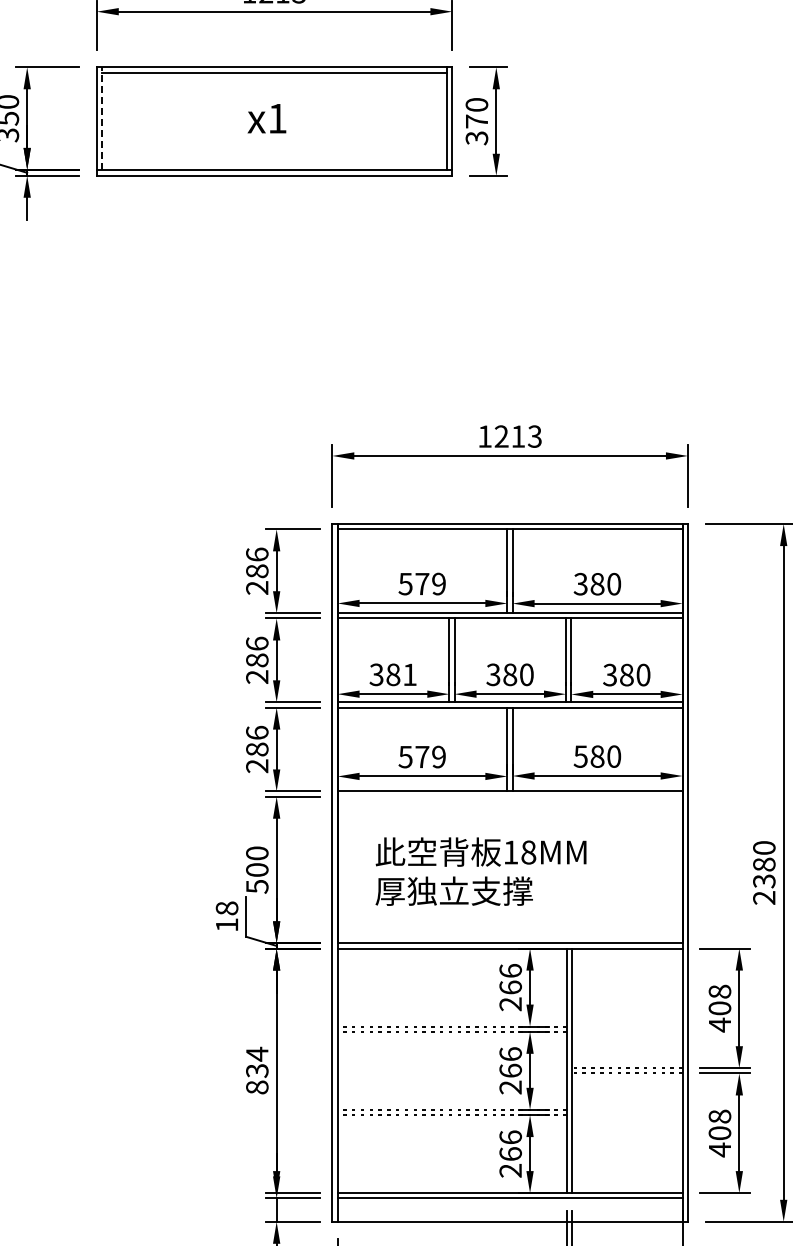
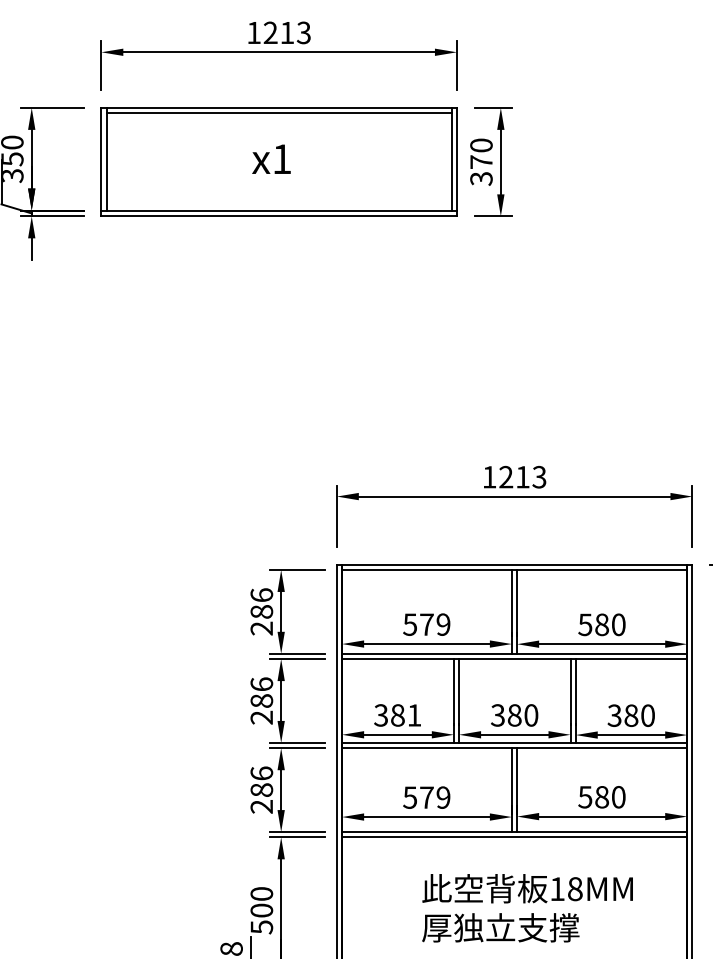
line: (102, 118) -> (107, 159), dashed -> solid
text: (580, 583) -> (585, 624), 380 -> 580
line: (509, 796) -> (514, 837), added
text: (480, 871) -> (527, 908), moved

